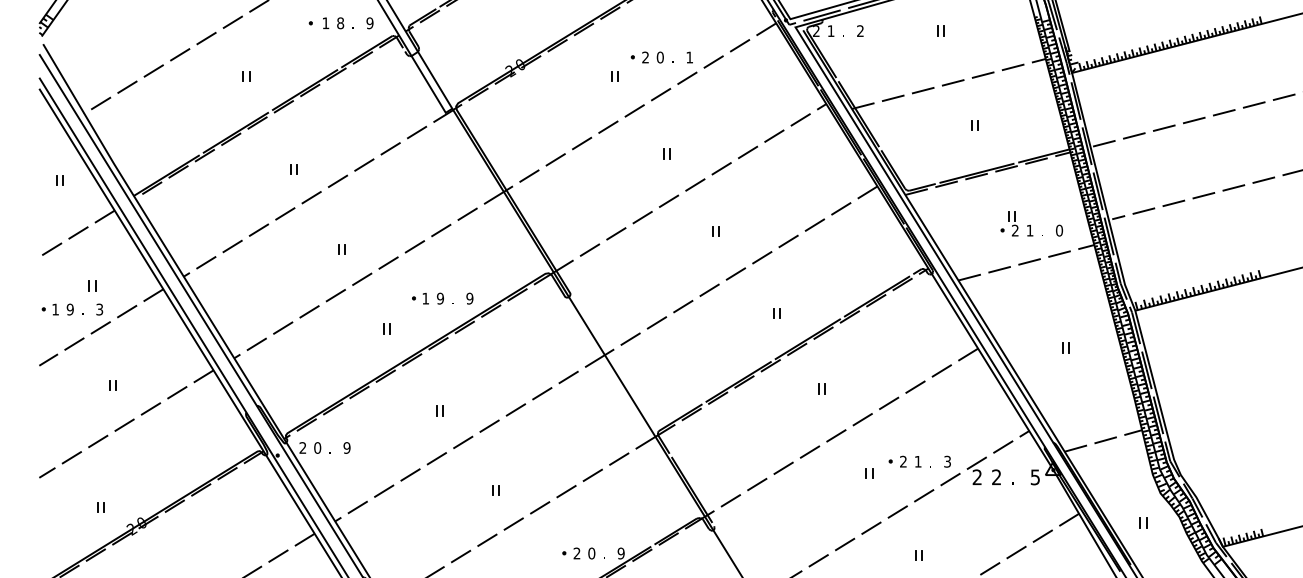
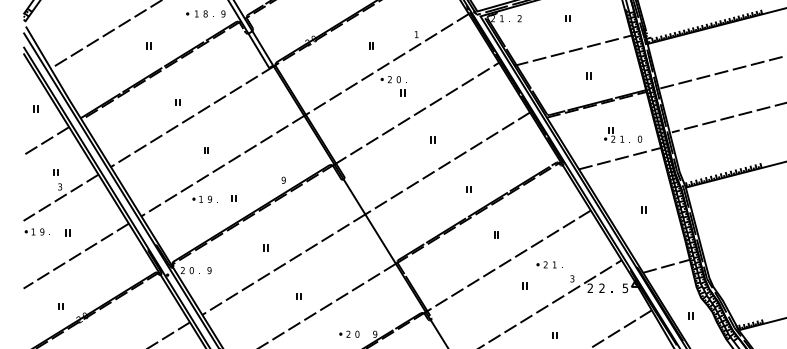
part: (651, 57) -> (393, 79), moved
part: (431, 297) -> (204, 198), moved
part: (60, 308) -> (36, 231), moved
part: (909, 461) -> (549, 264), moved

